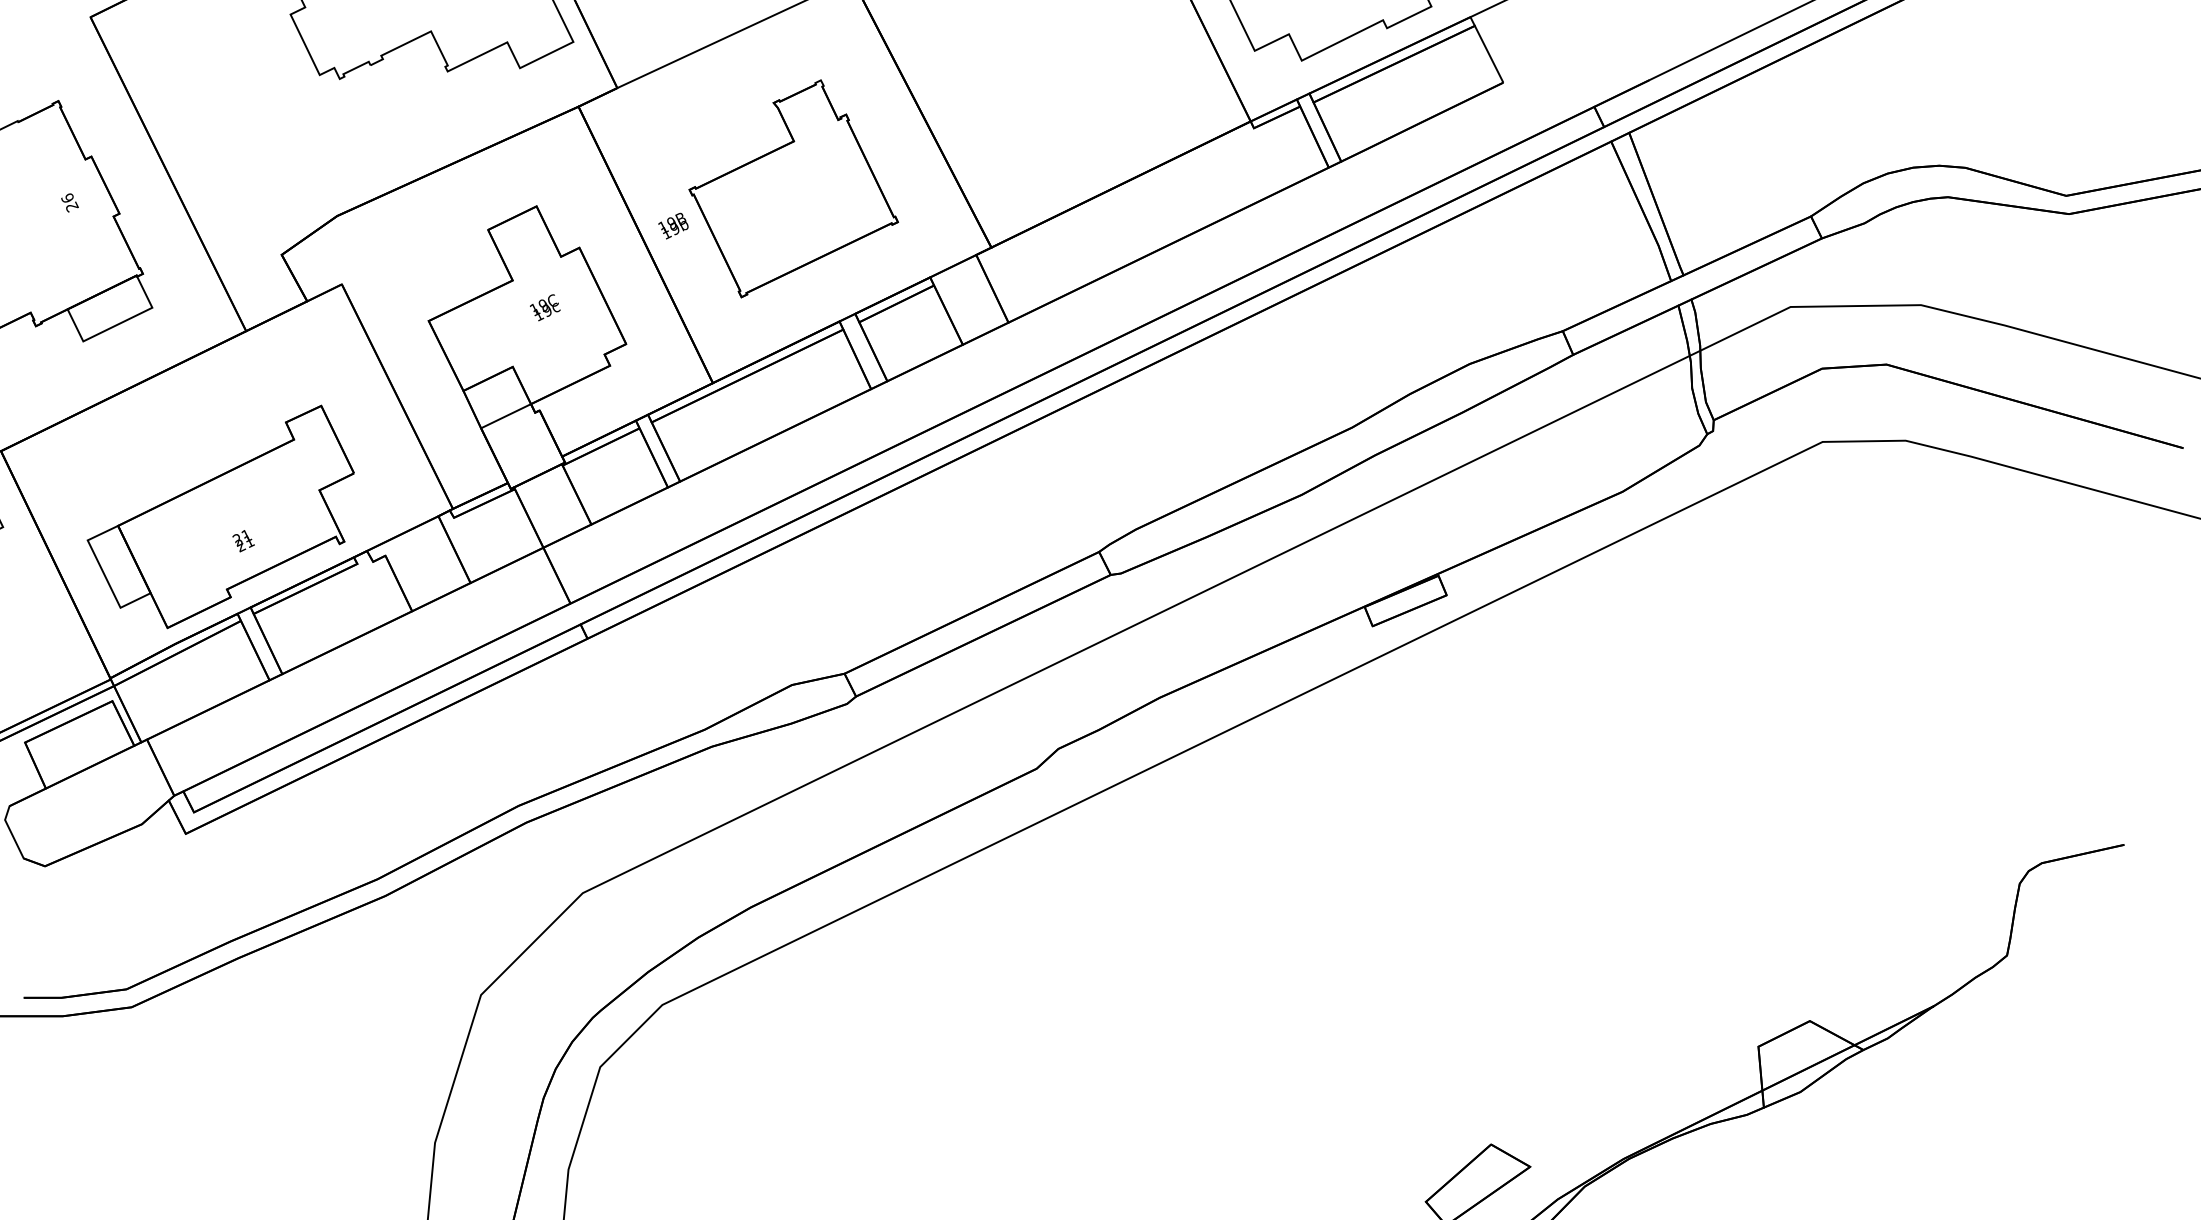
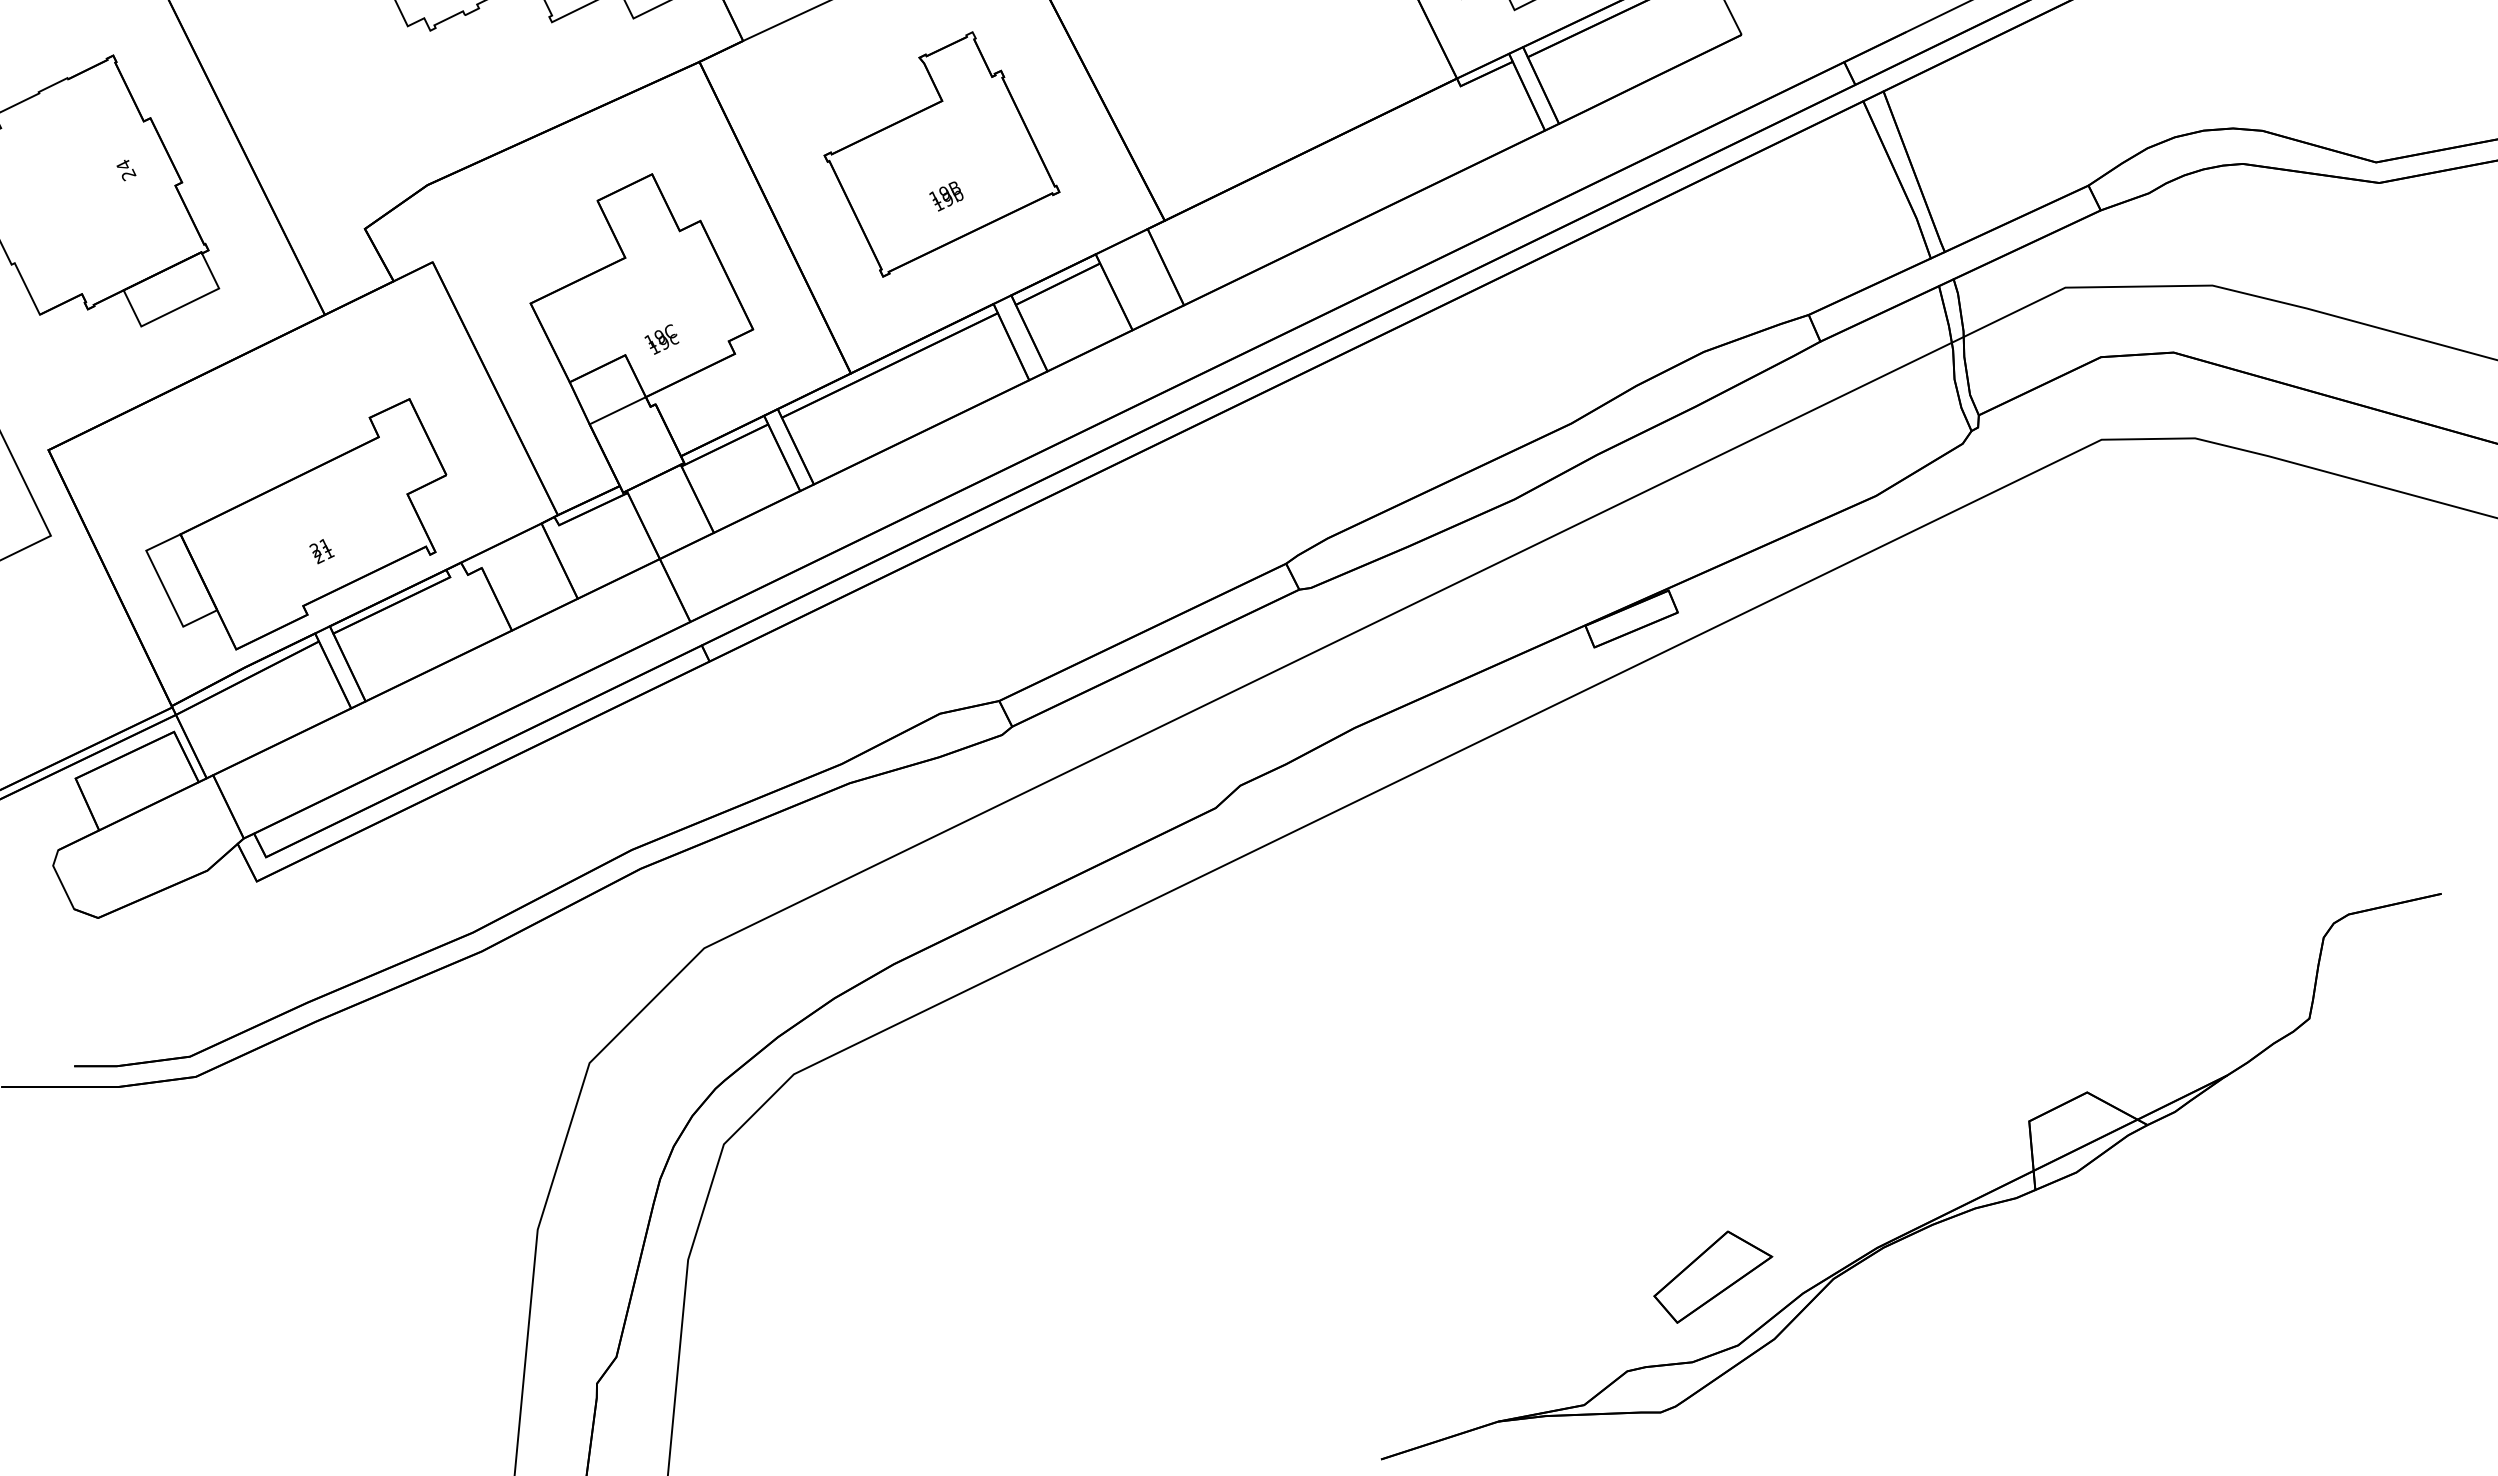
text: (67, 197) -> (123, 164), 26 -> 24
text: (673, 226) -> (946, 196), moved
text: (544, 307) -> (661, 339), moved

